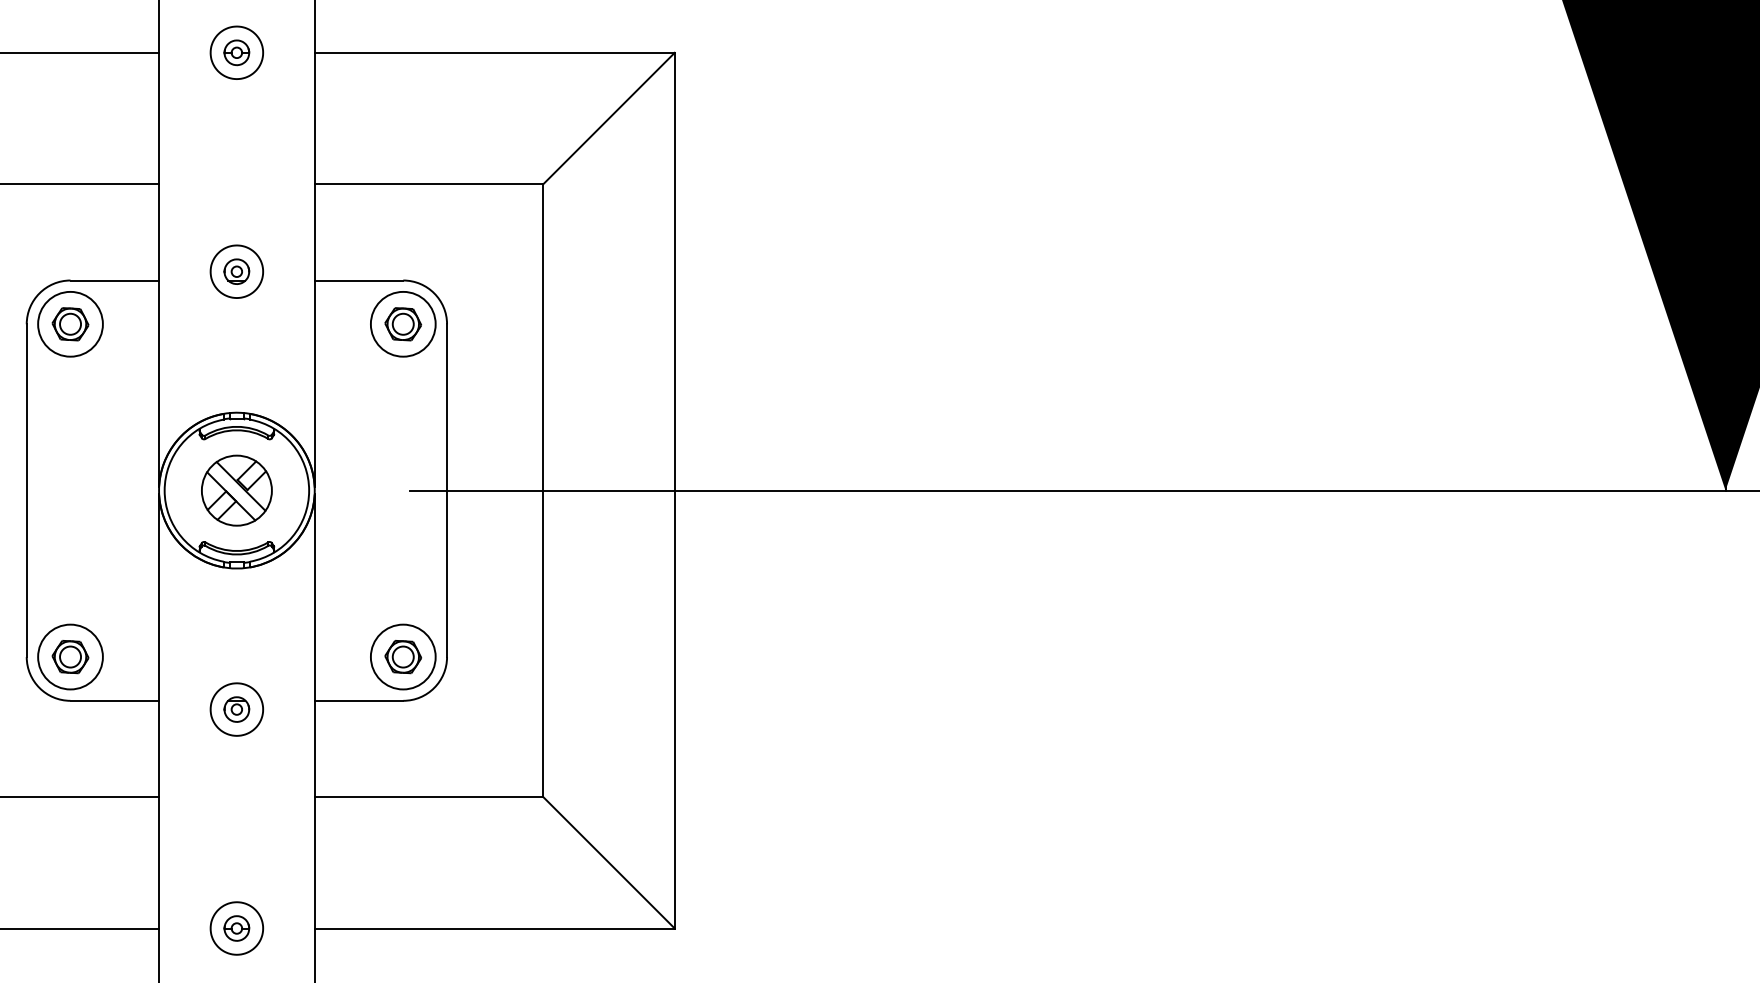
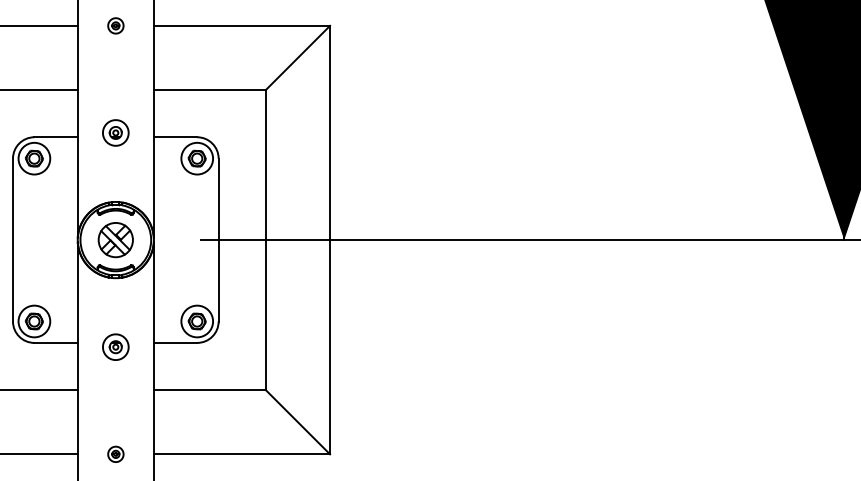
part: (236, 52) -> (115, 25), size x0.6
part: (236, 928) -> (115, 454), size x0.6

